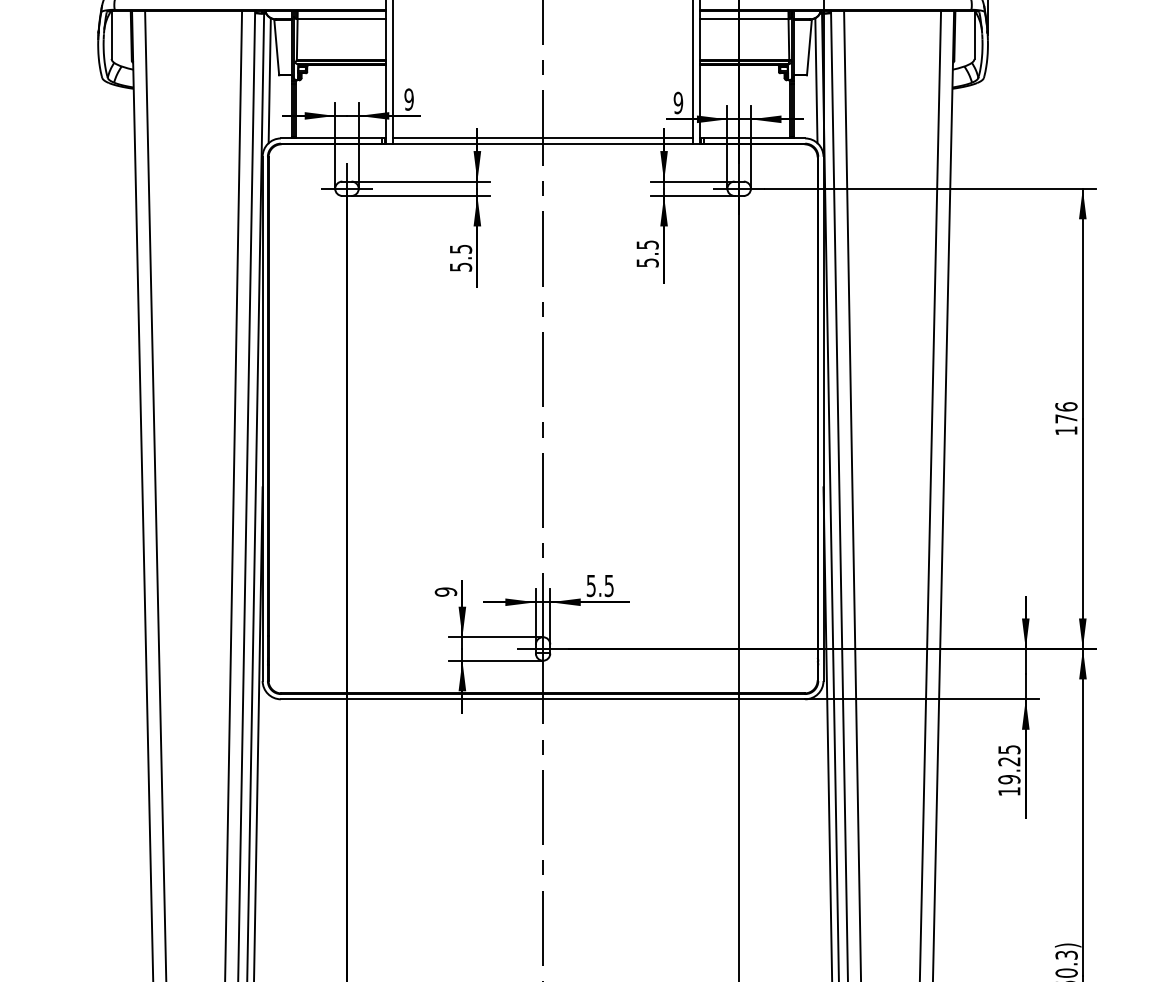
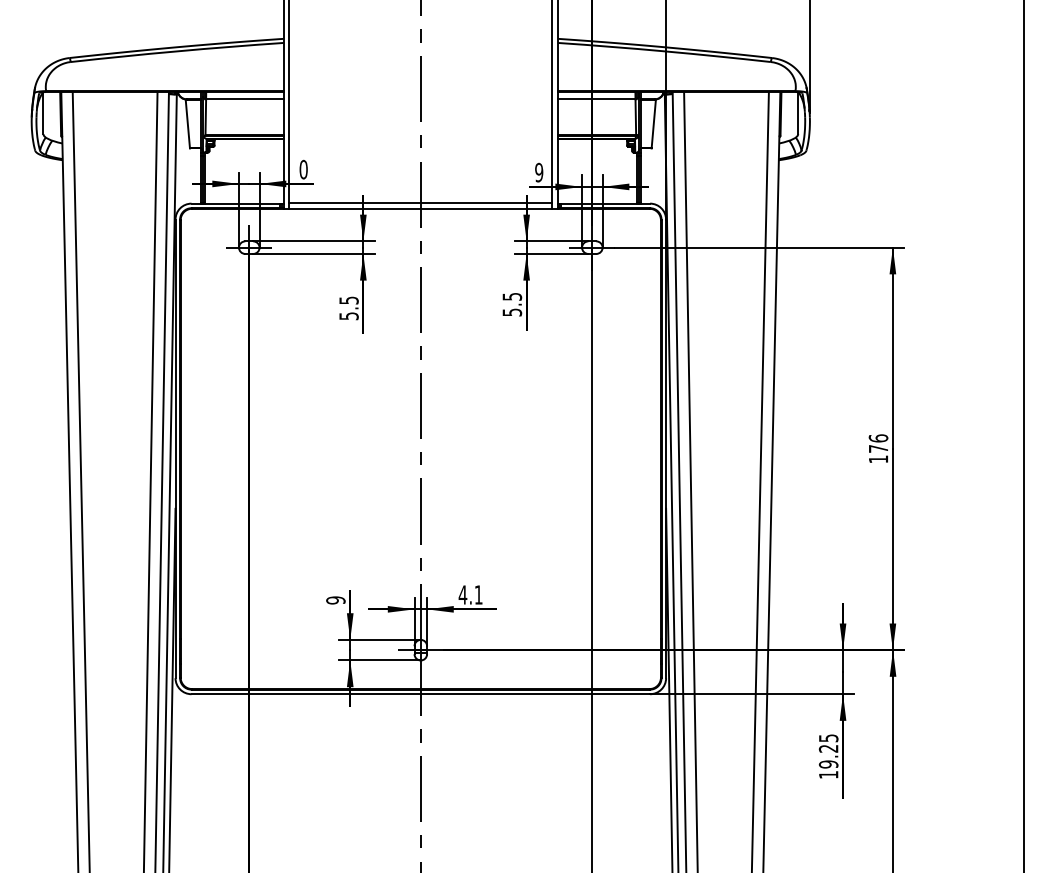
line: (269, 79) -> (181, 152), removed
line: (815, 79) -> (659, 152), removed
text: (408, 99) -> (303, 169), 9 -> 0
text: (599, 585) -> (470, 594), 5.5 -> 4.1

